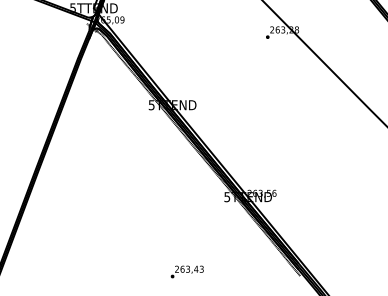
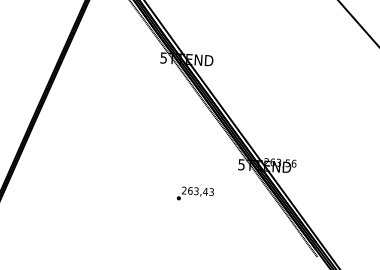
text: (186, 271) -> (194, 193), moved

